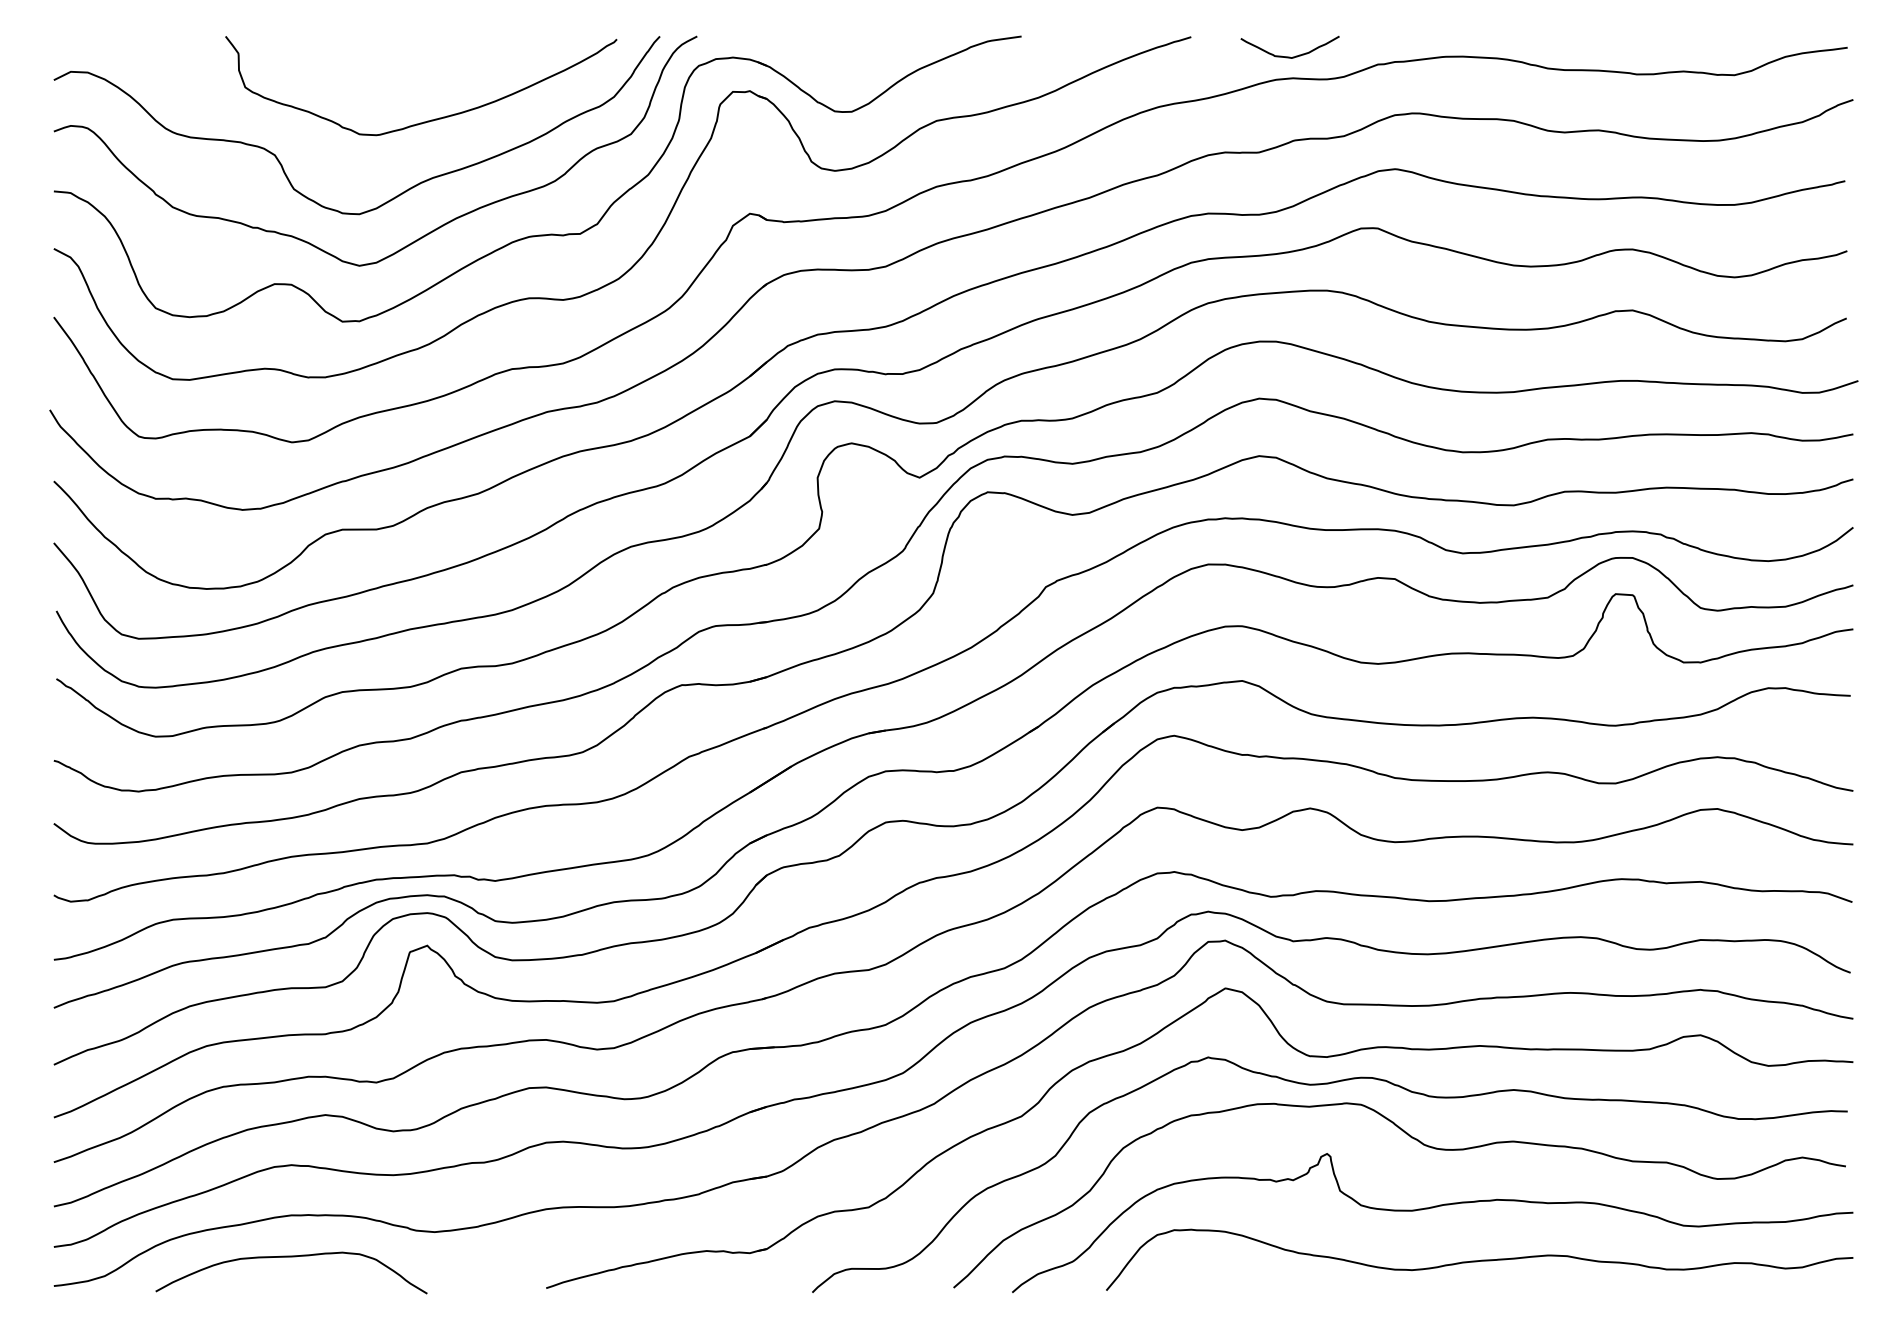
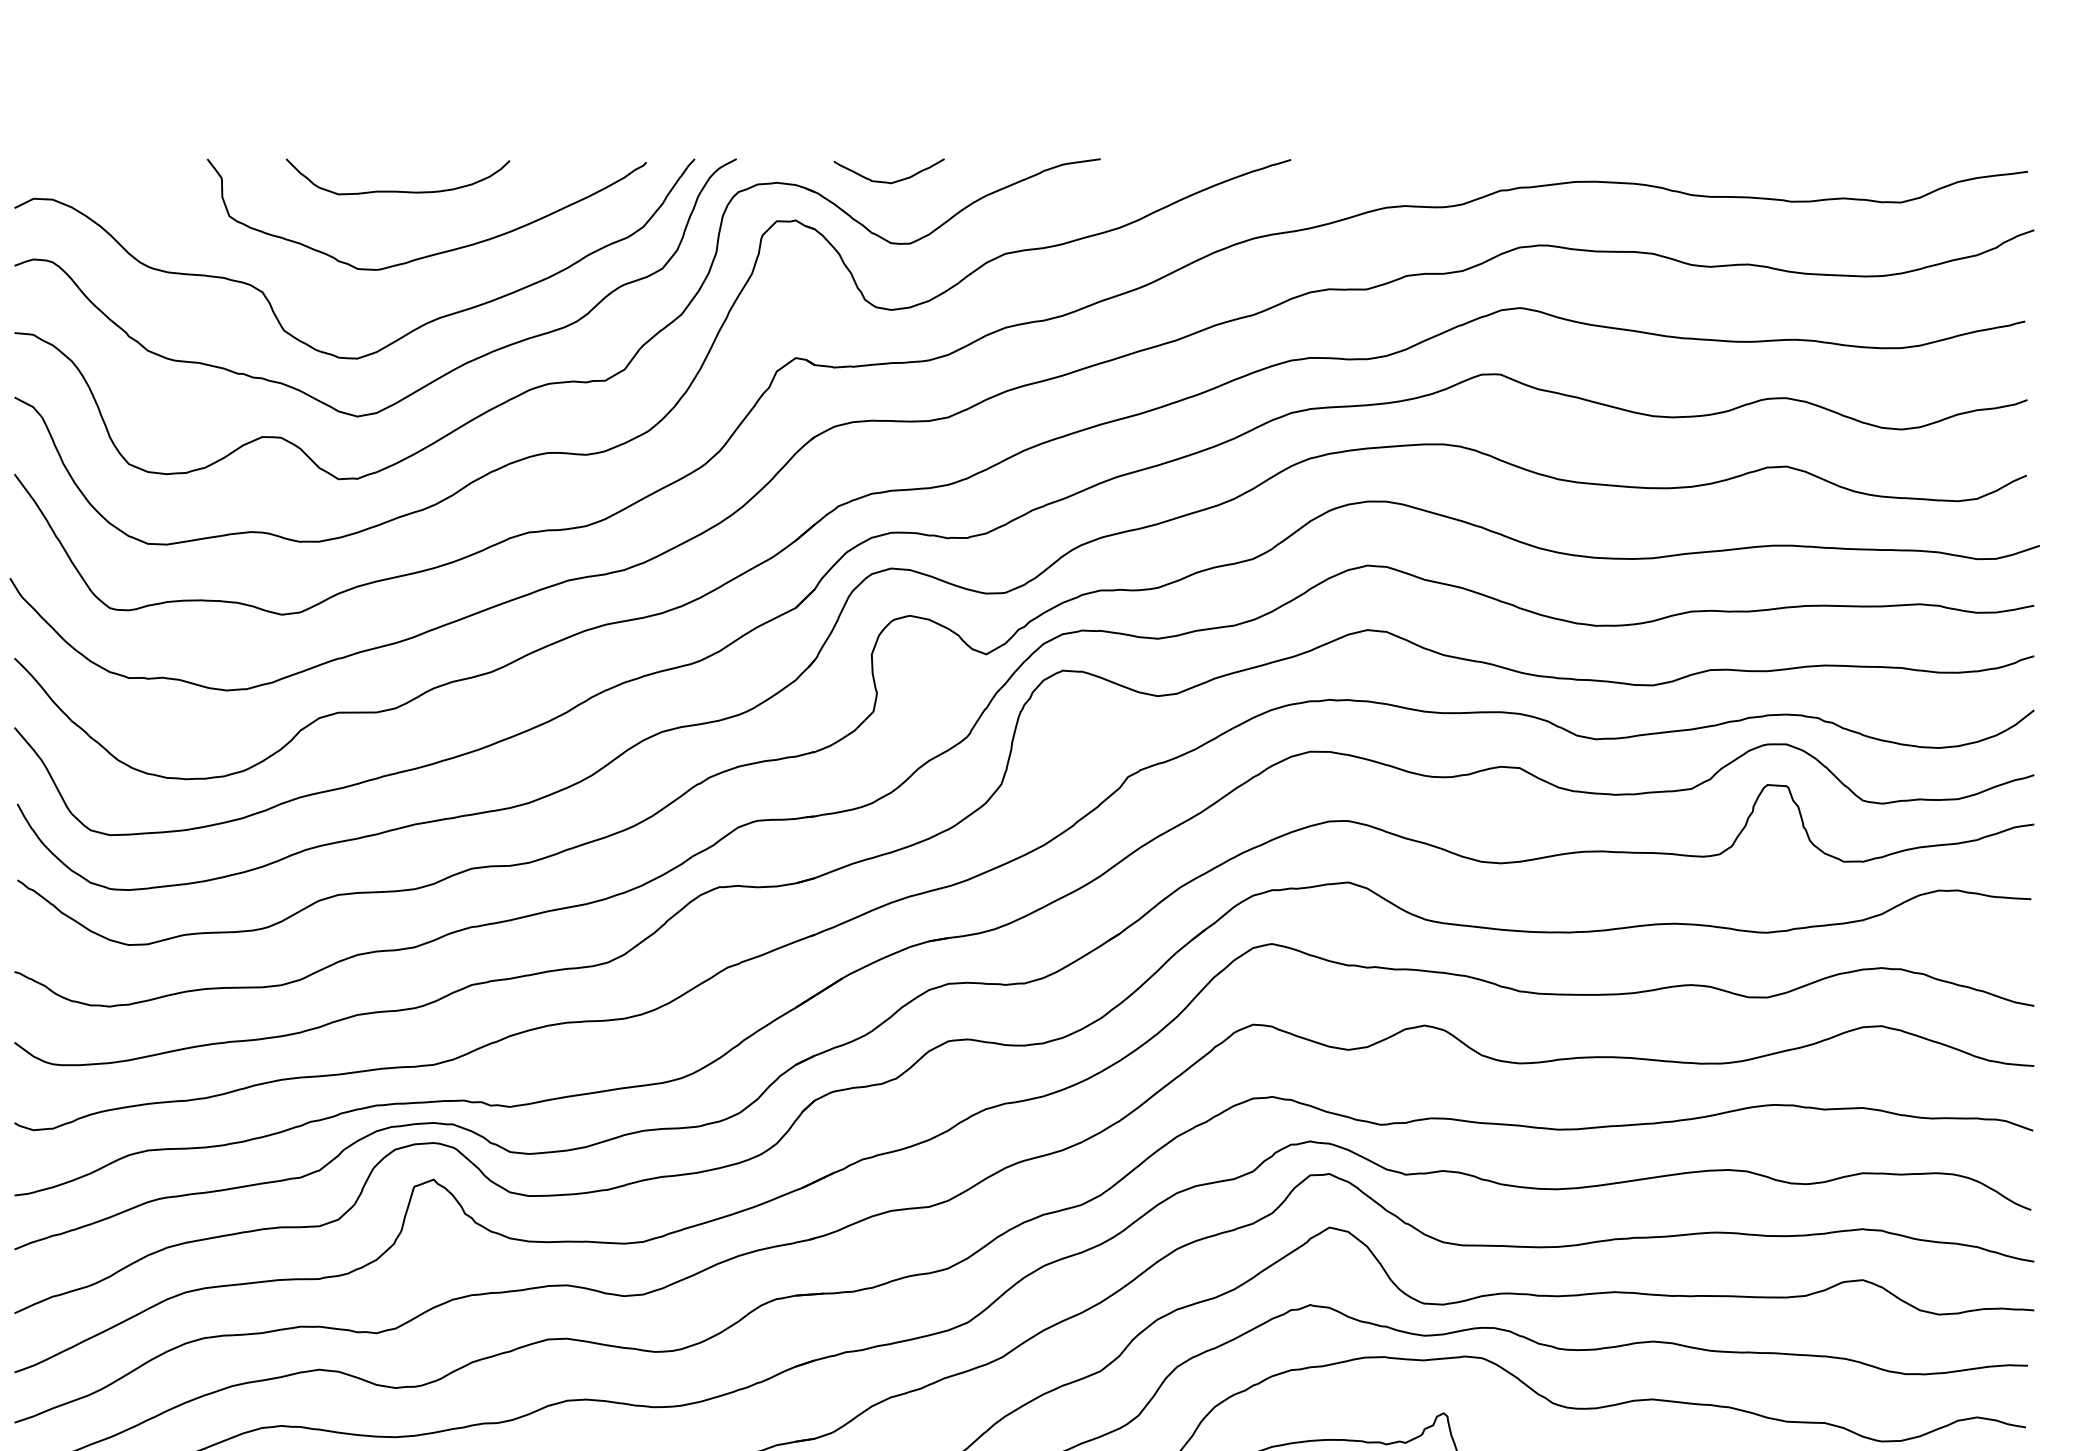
curve: (1289, 56) -> (888, 181), moved
curve: (395, 64) -> (397, 190), added

